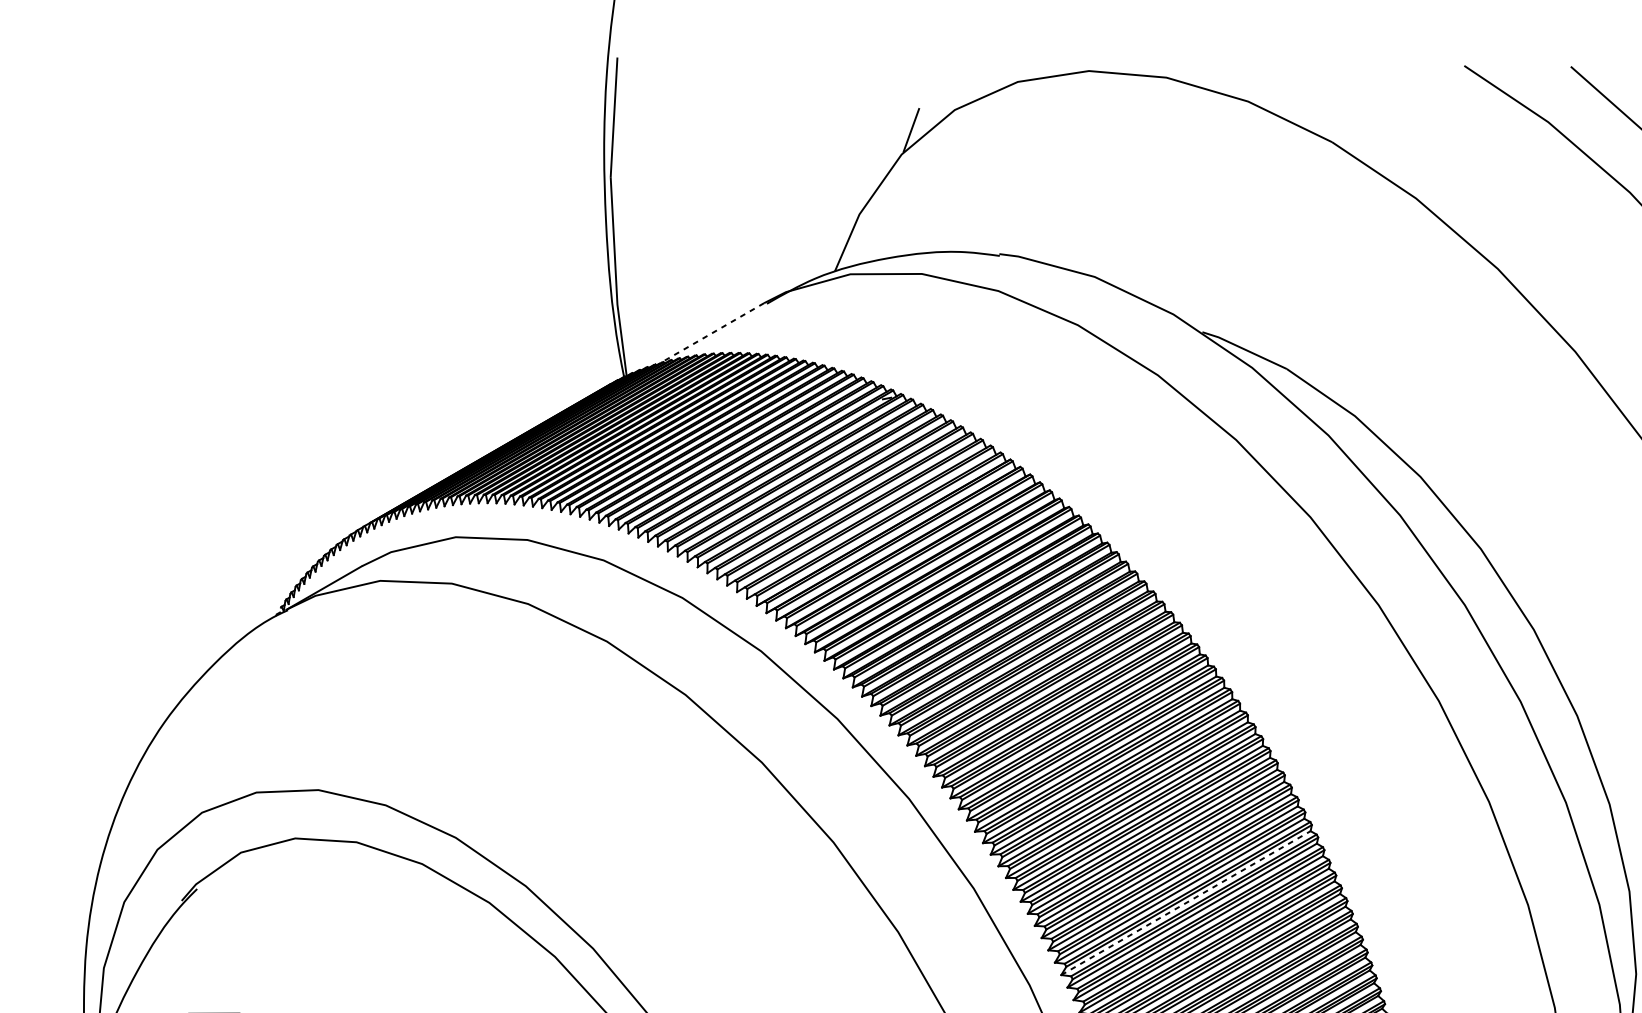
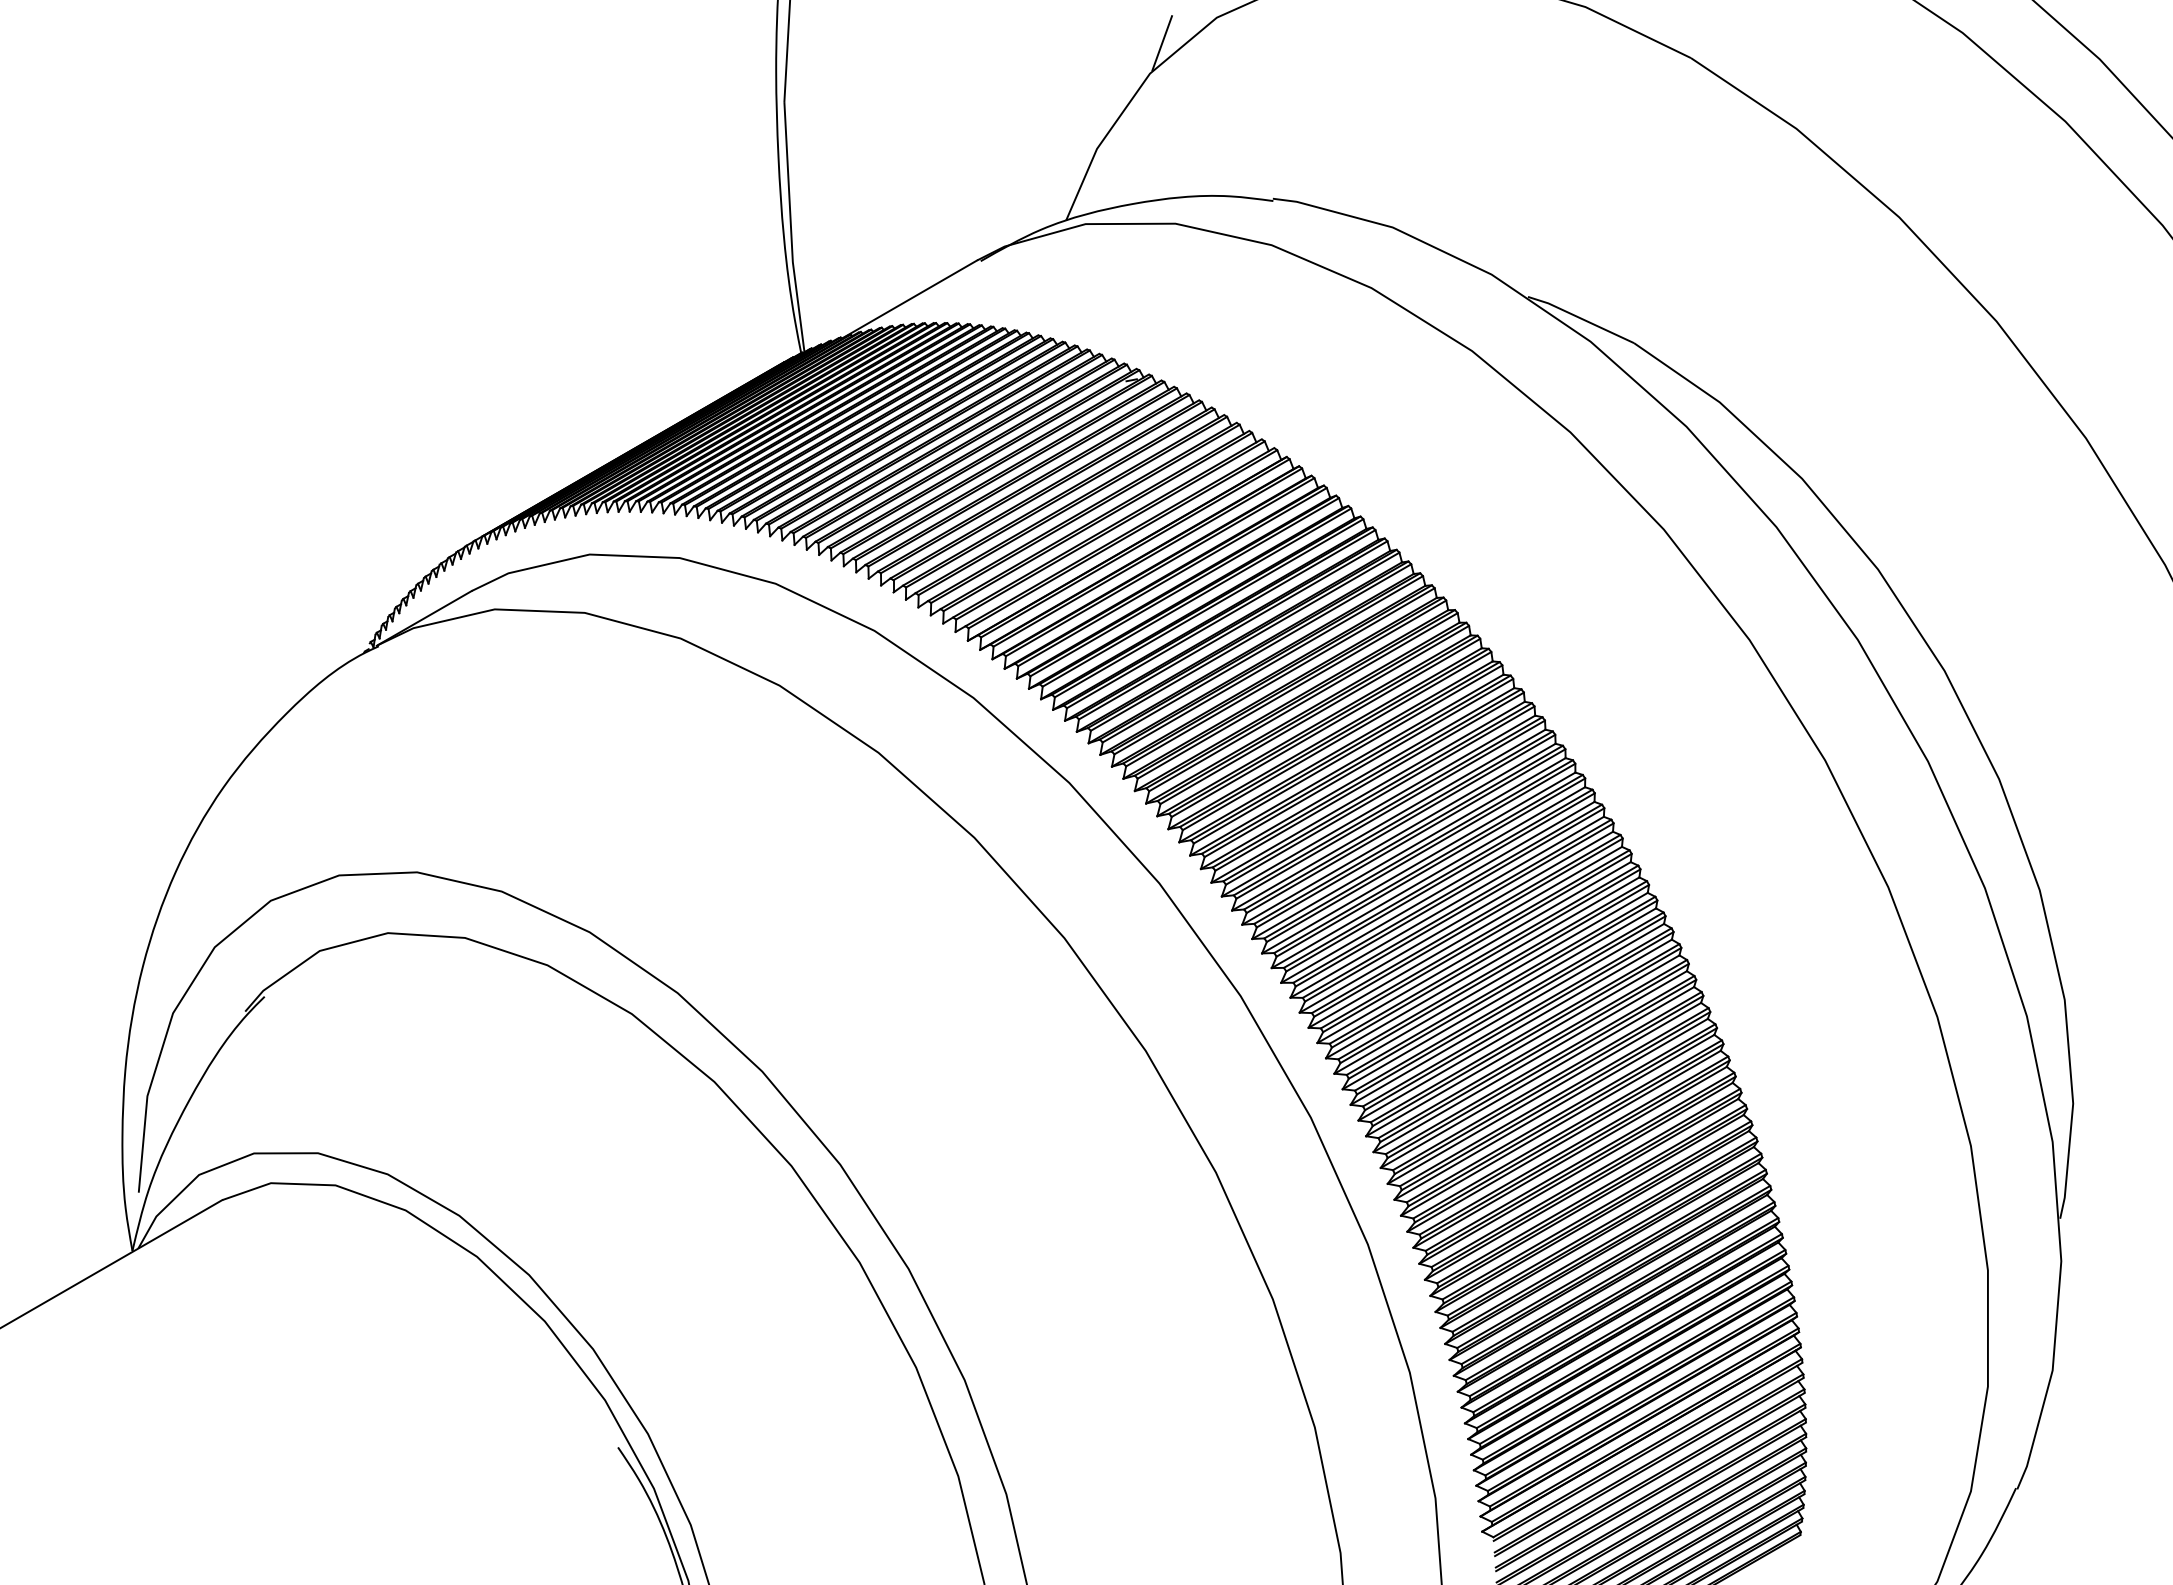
line: (710, 334) -> (909, 299), dashed -> solid
line: (1186, 903) -> (1507, 1014), dashed -> solid

